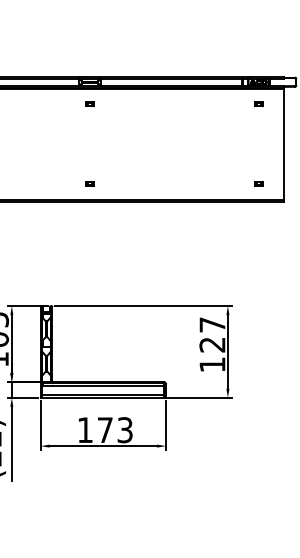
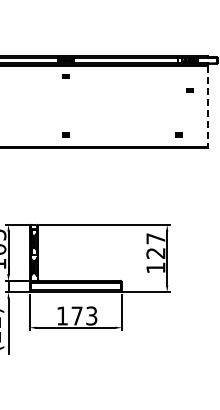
part: (258, 104) -> (189, 90), moved
line: (284, 144) -> (208, 106), solid -> dashed
part: (258, 183) -> (178, 134), moved

